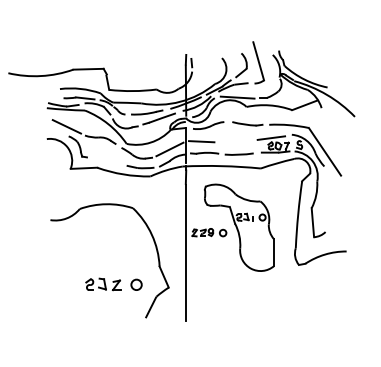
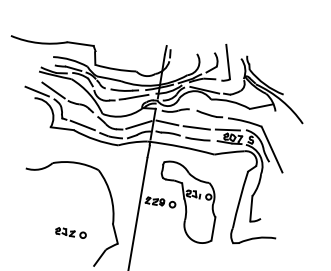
line: (48, 131) -> (37, 91), added
line: (235, 141) -> (196, 127), added
line: (106, 160) -> (82, 125), added
part: (113, 284) -> (70, 232), size x0.62

